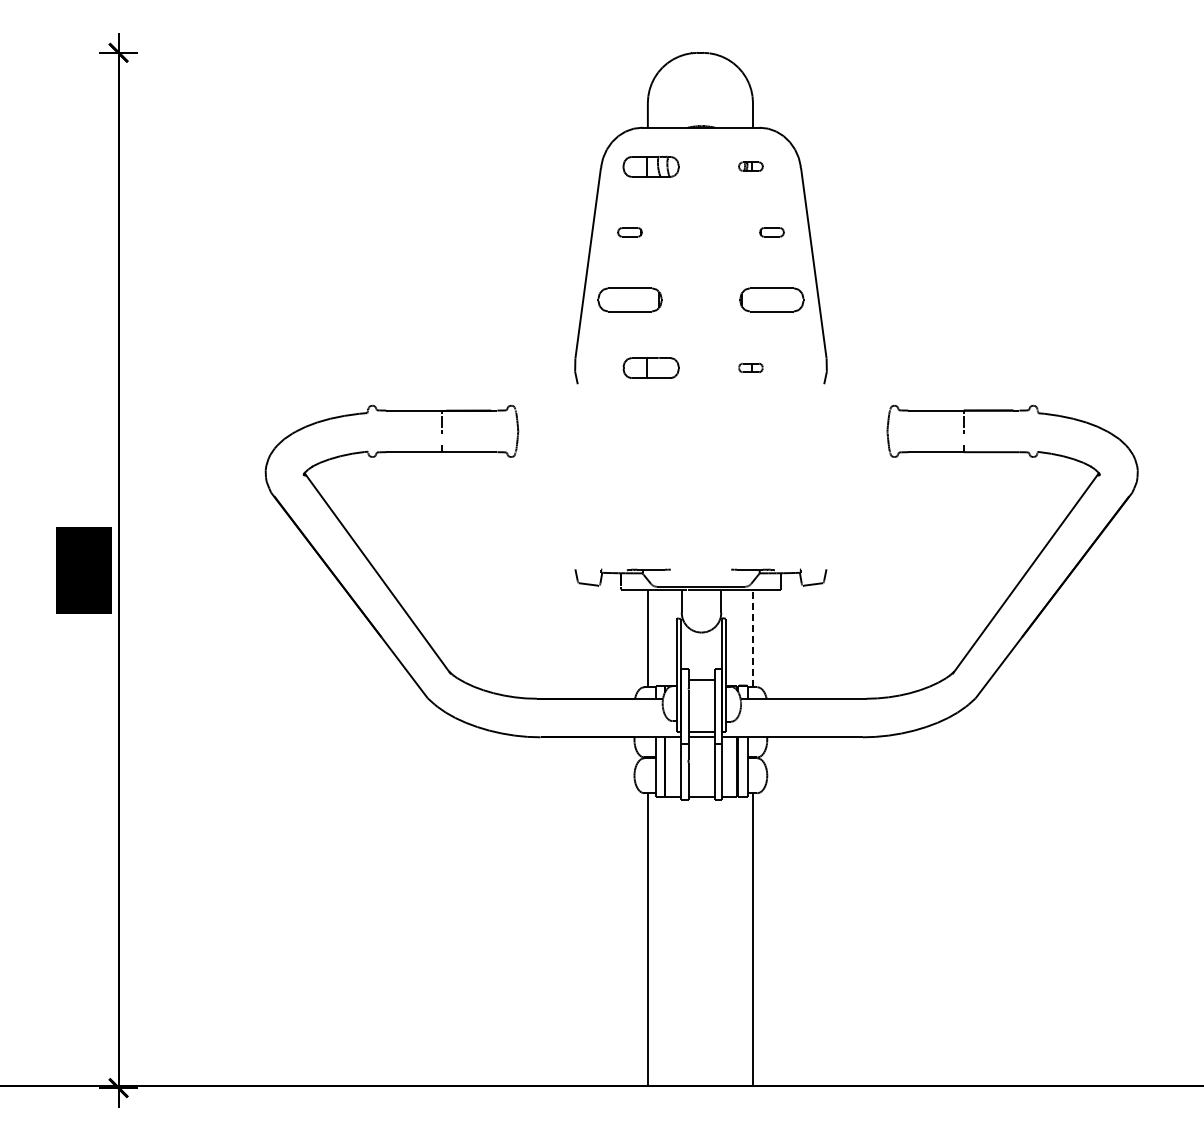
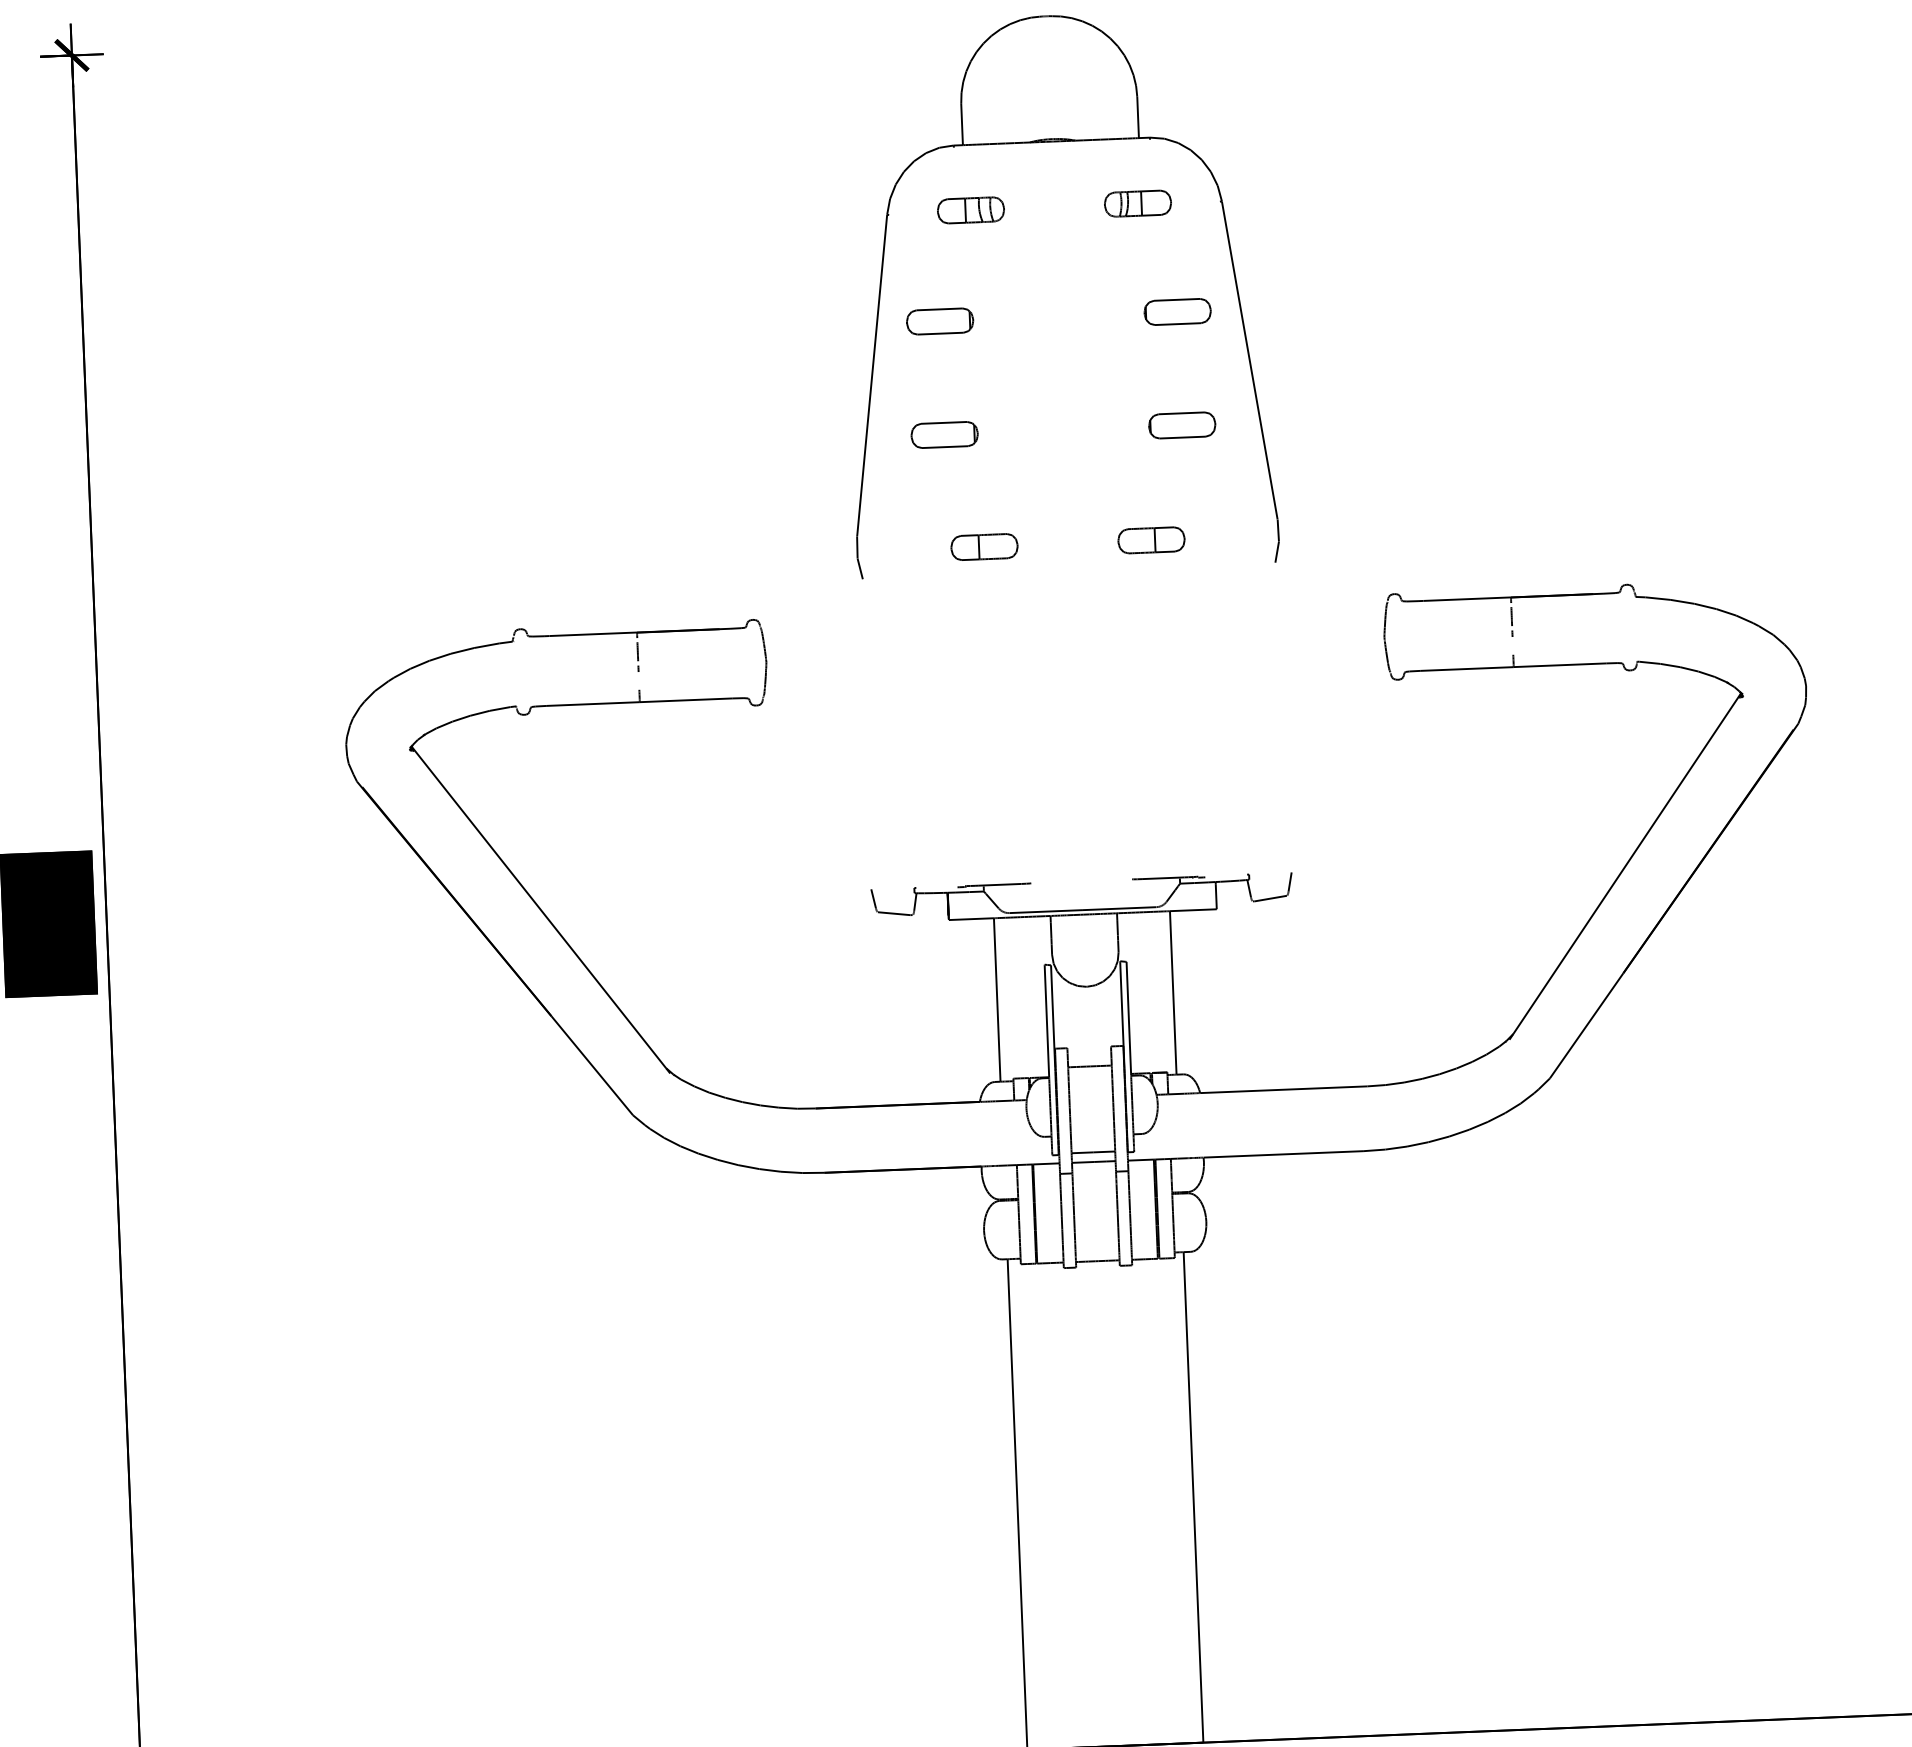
part: (650, 166) -> (969, 209), size x0.71
part: (750, 166) -> (1137, 203), size x1.67
part: (629, 232) -> (939, 321), size x1.67
part: (771, 232) -> (1176, 312), size x1.67
part: (629, 300) -> (943, 435), size x0.62
part: (771, 300) -> (1181, 426), size x0.62
part: (650, 367) -> (983, 546), size x0.71
part: (750, 367) -> (1150, 539), size x1.67
line: (753, 638) -> (1174, 993), dashed -> solid

